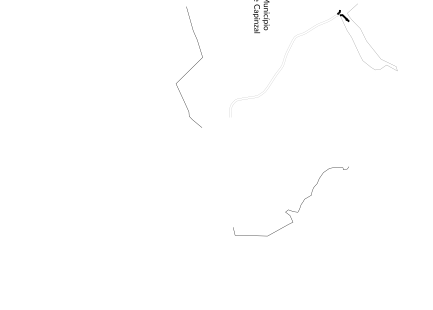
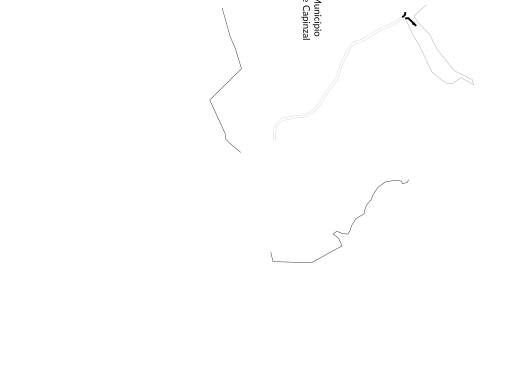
curve: (288, 209) -> (336, 230), moved

